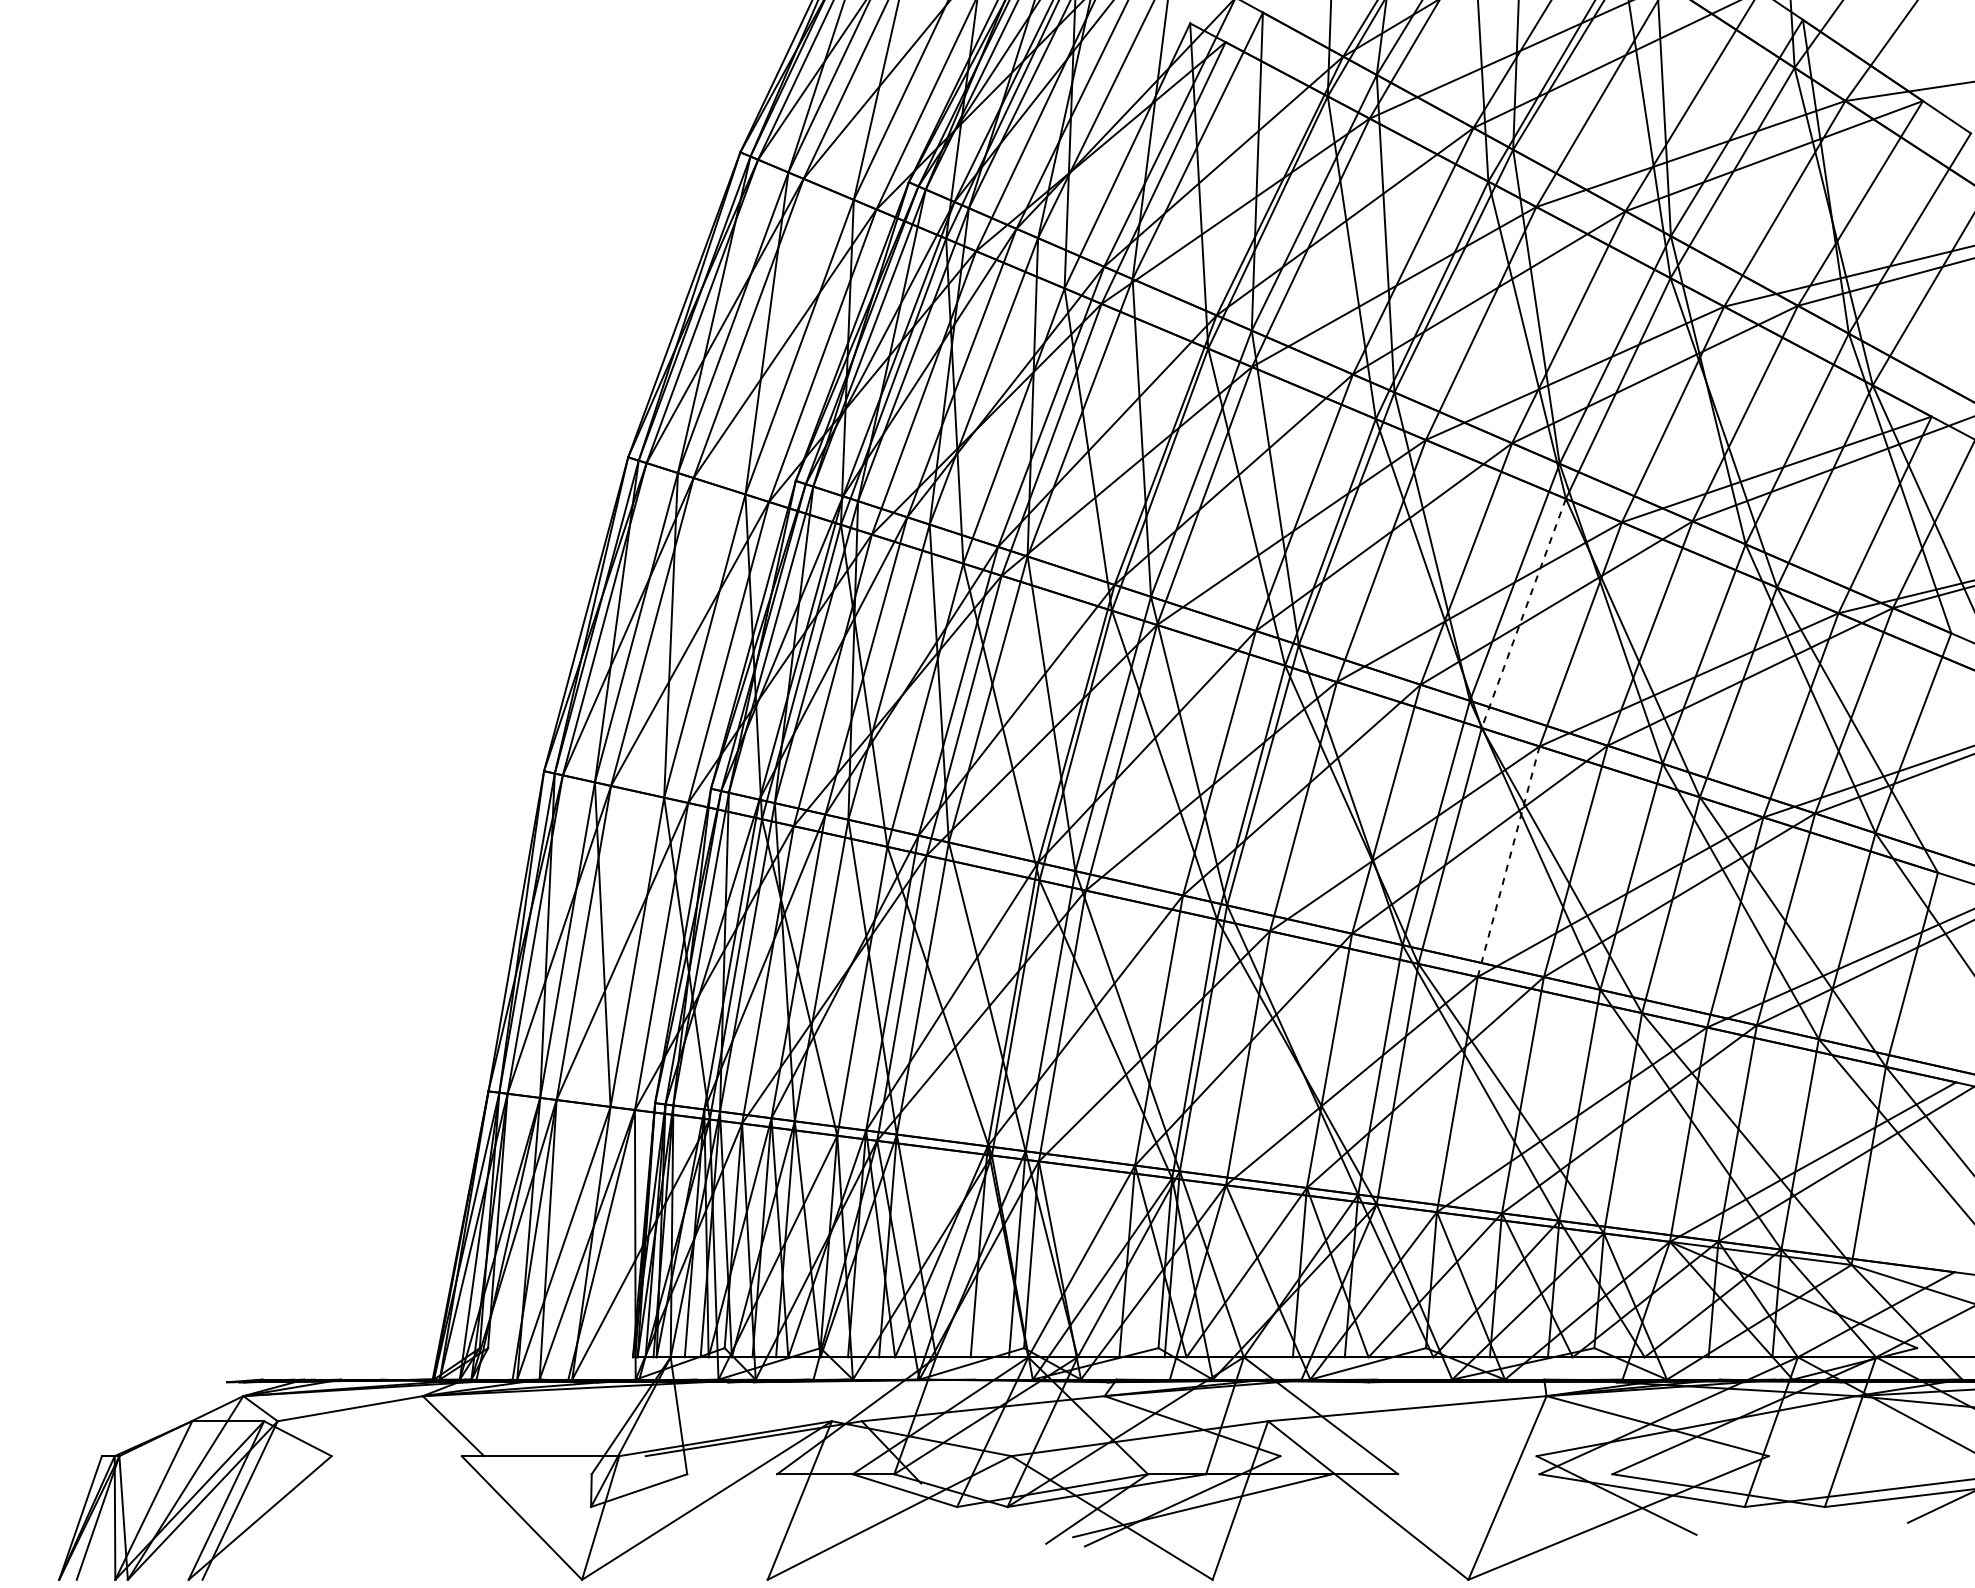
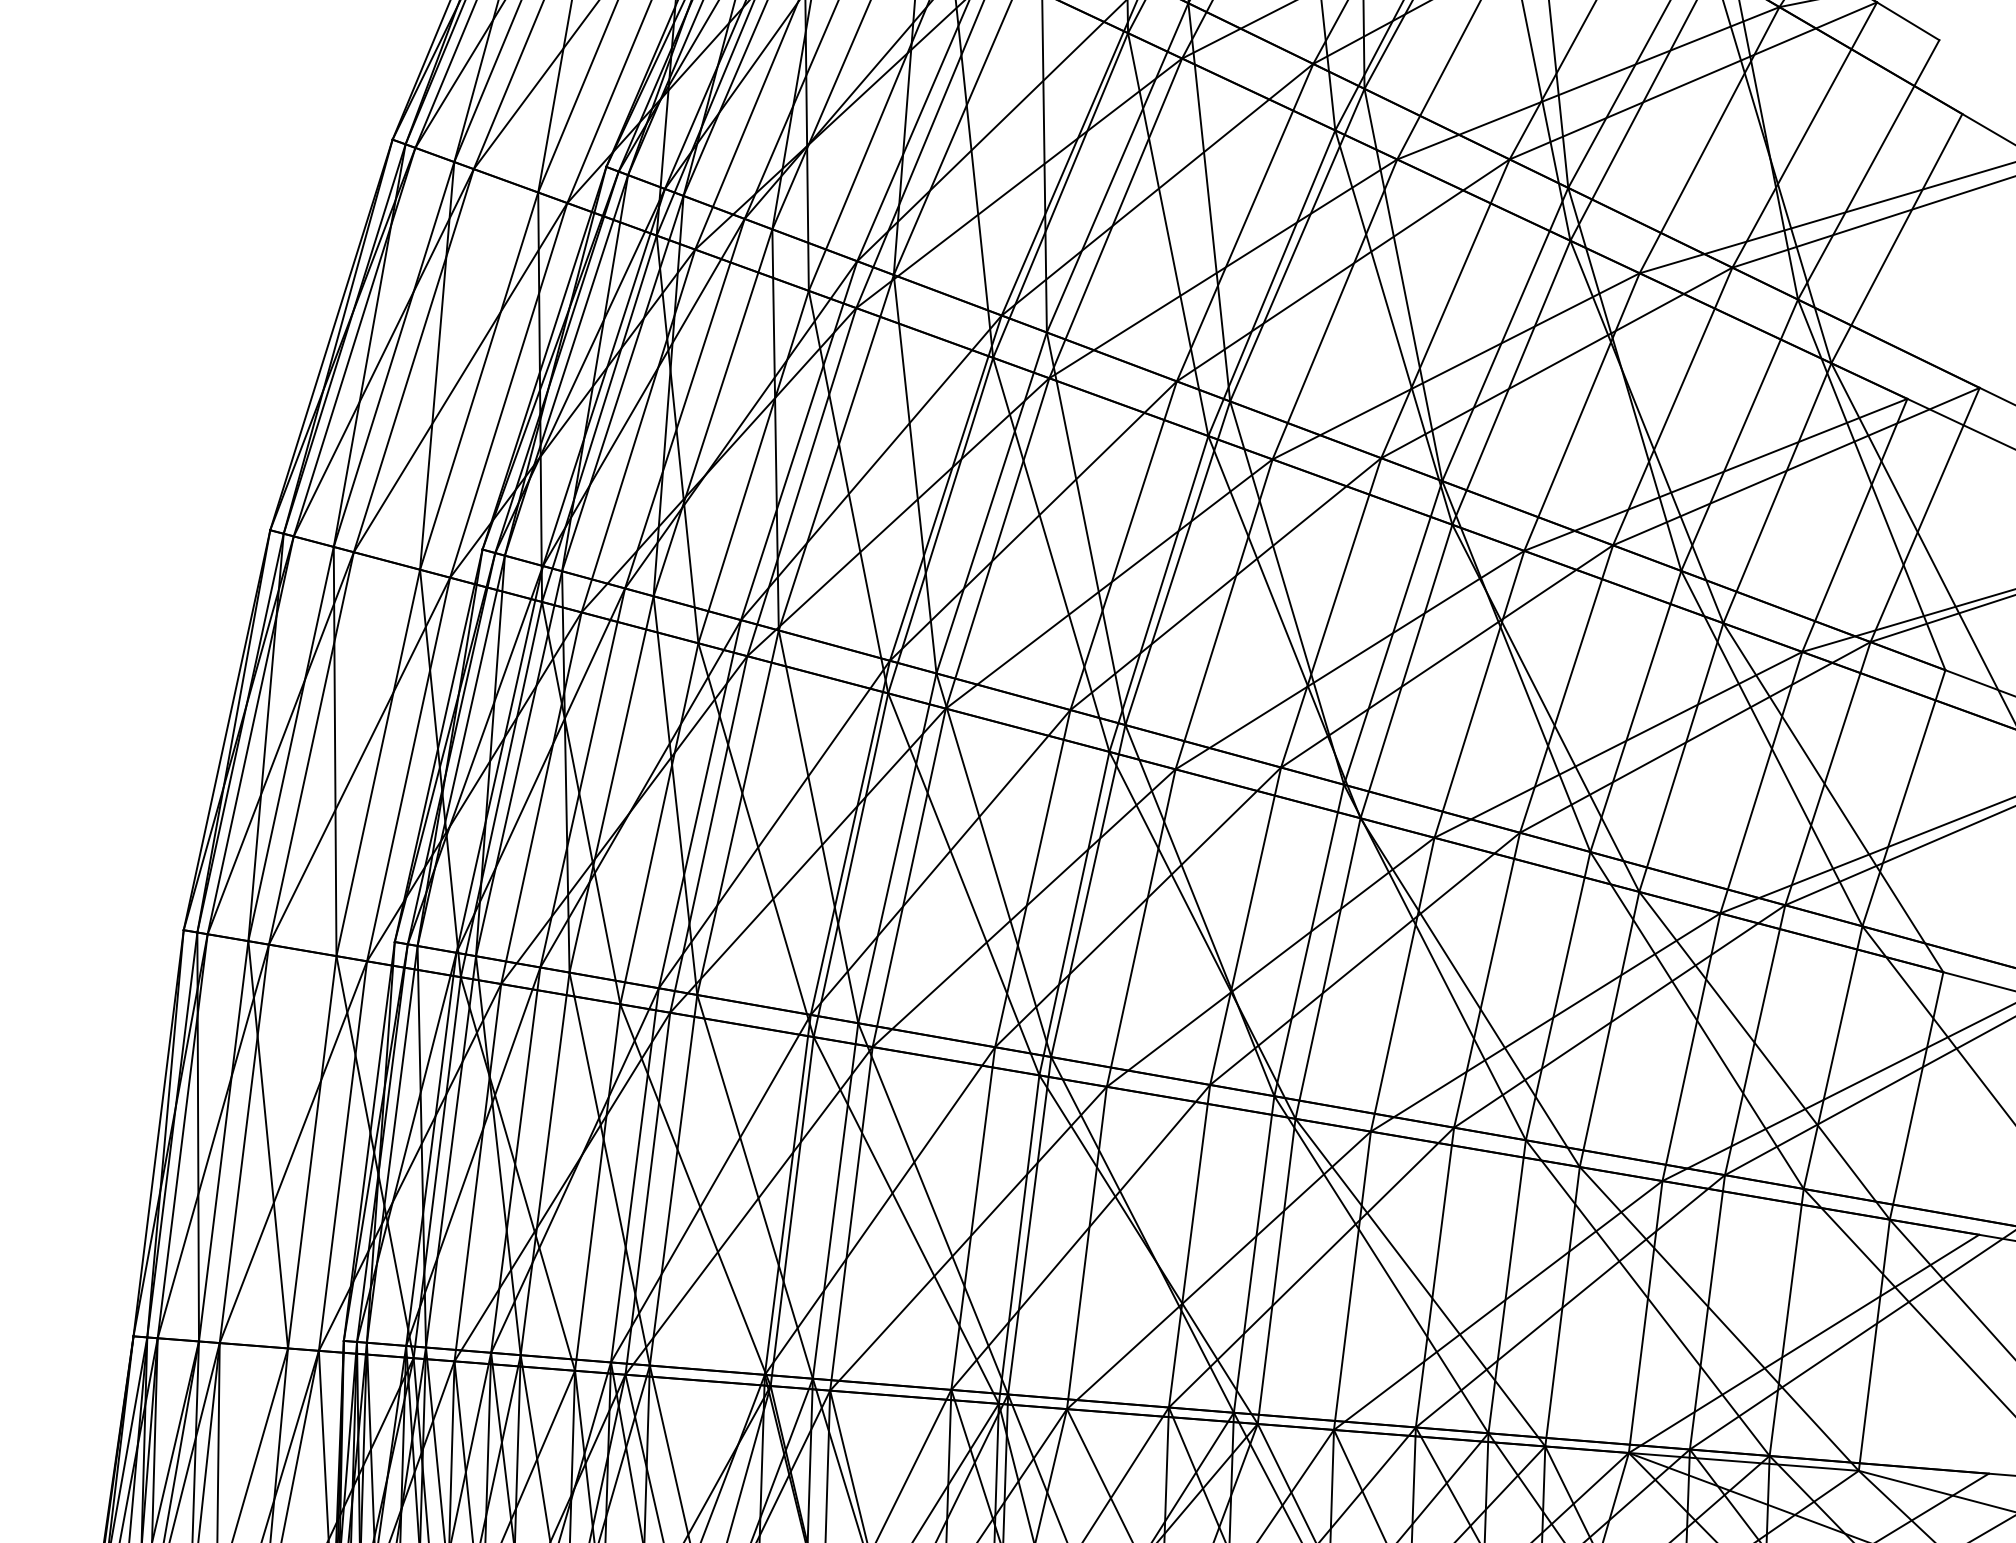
line: (1523, 613) -> (1406, 671), dashed -> solid
line: (1508, 861) -> (1402, 984), dashed -> solid

